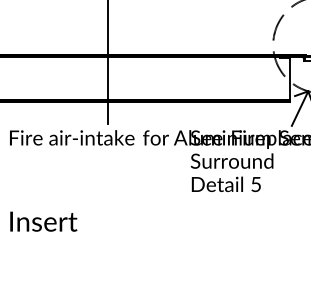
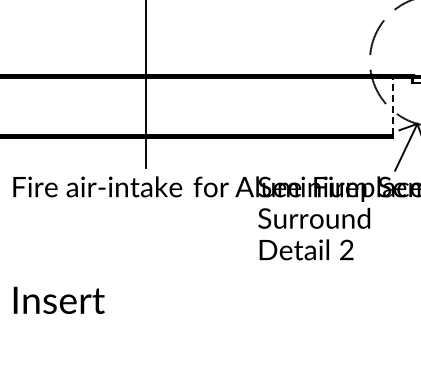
line: (289, 78) -> (392, 106), solid -> dashed
text: (255, 184) -> (346, 249), 5 -> 2

